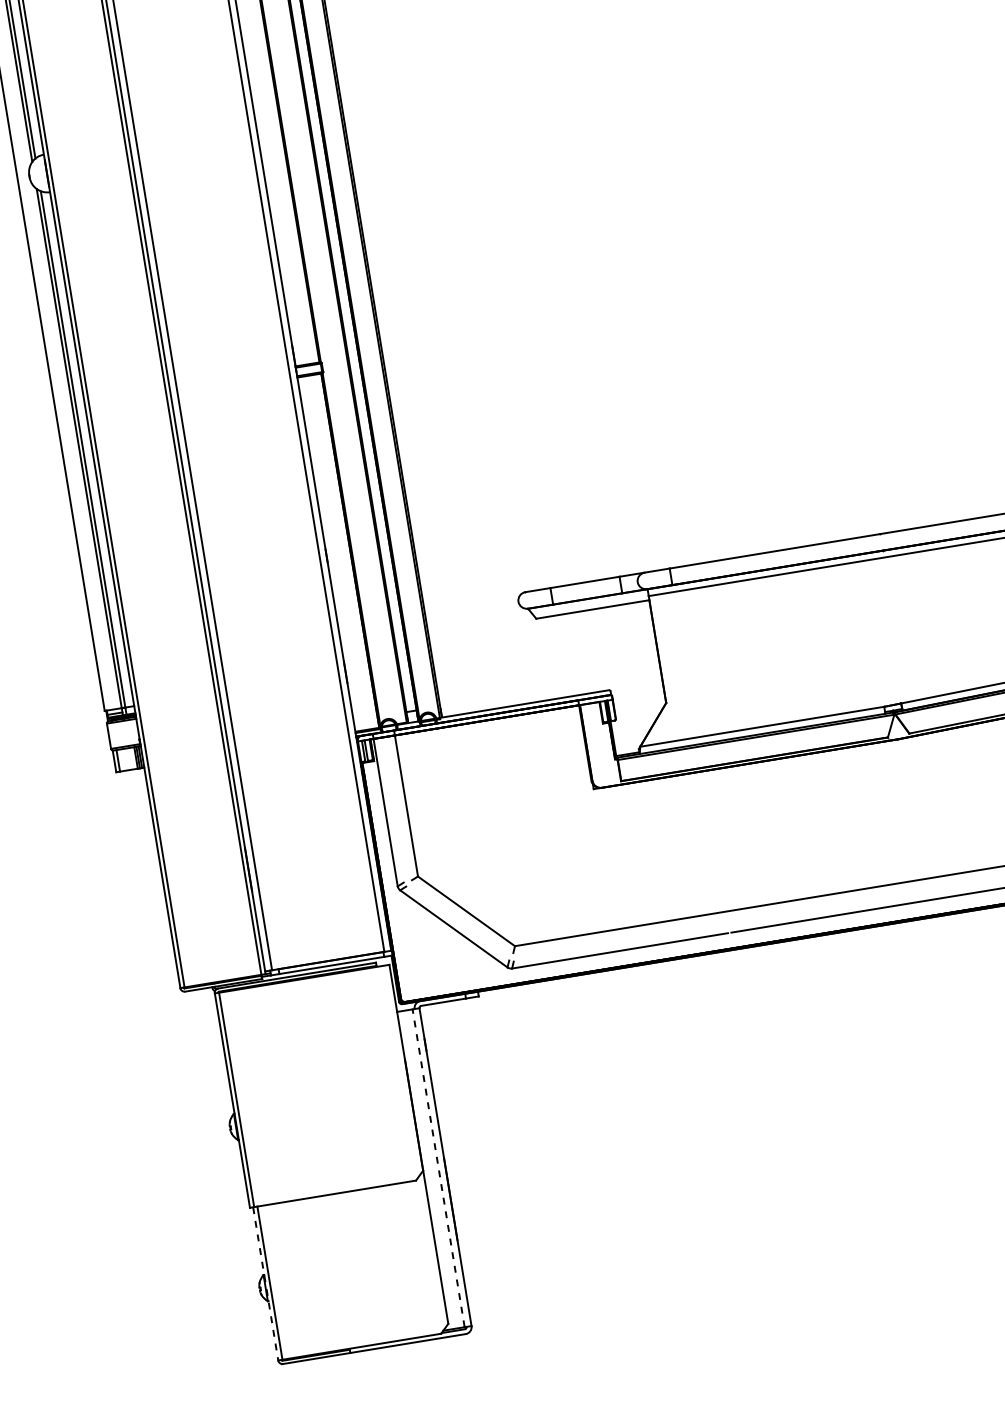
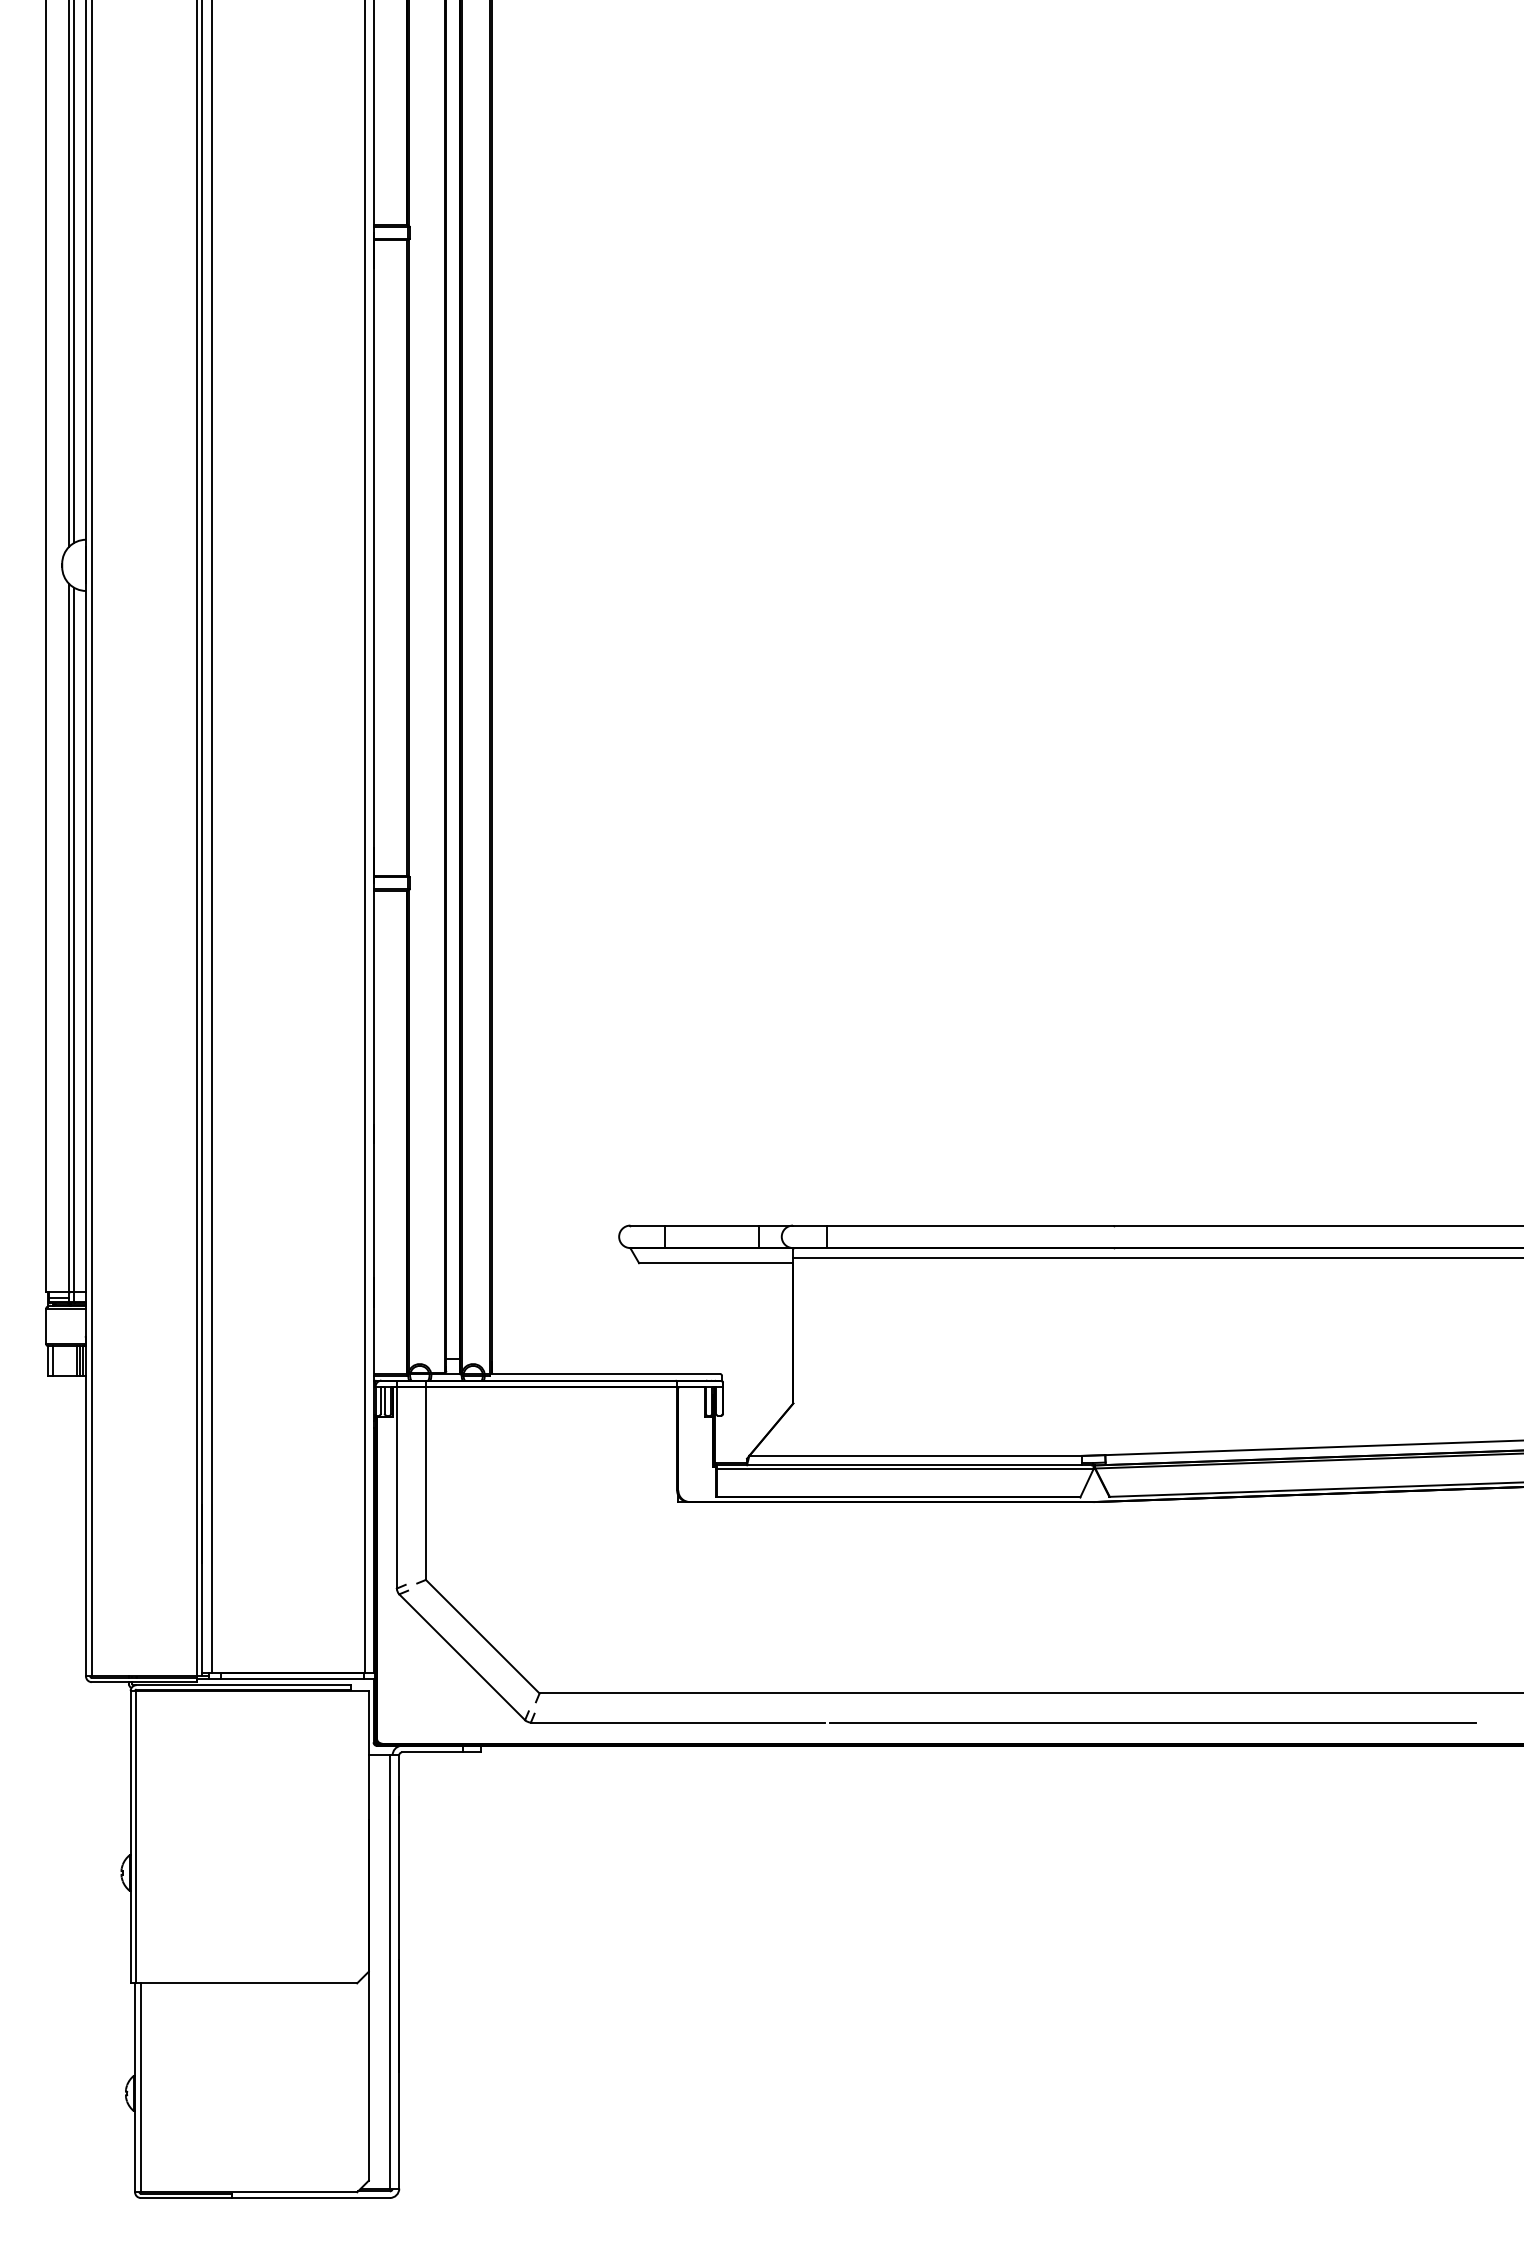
line: (438, 1168) -> (389, 1971), dashed -> solid
line: (266, 1284) -> (135, 2088), dashed -> solid

